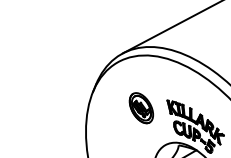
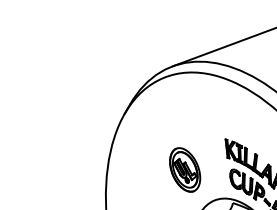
part: (140, 108) -> (183, 170), moved

